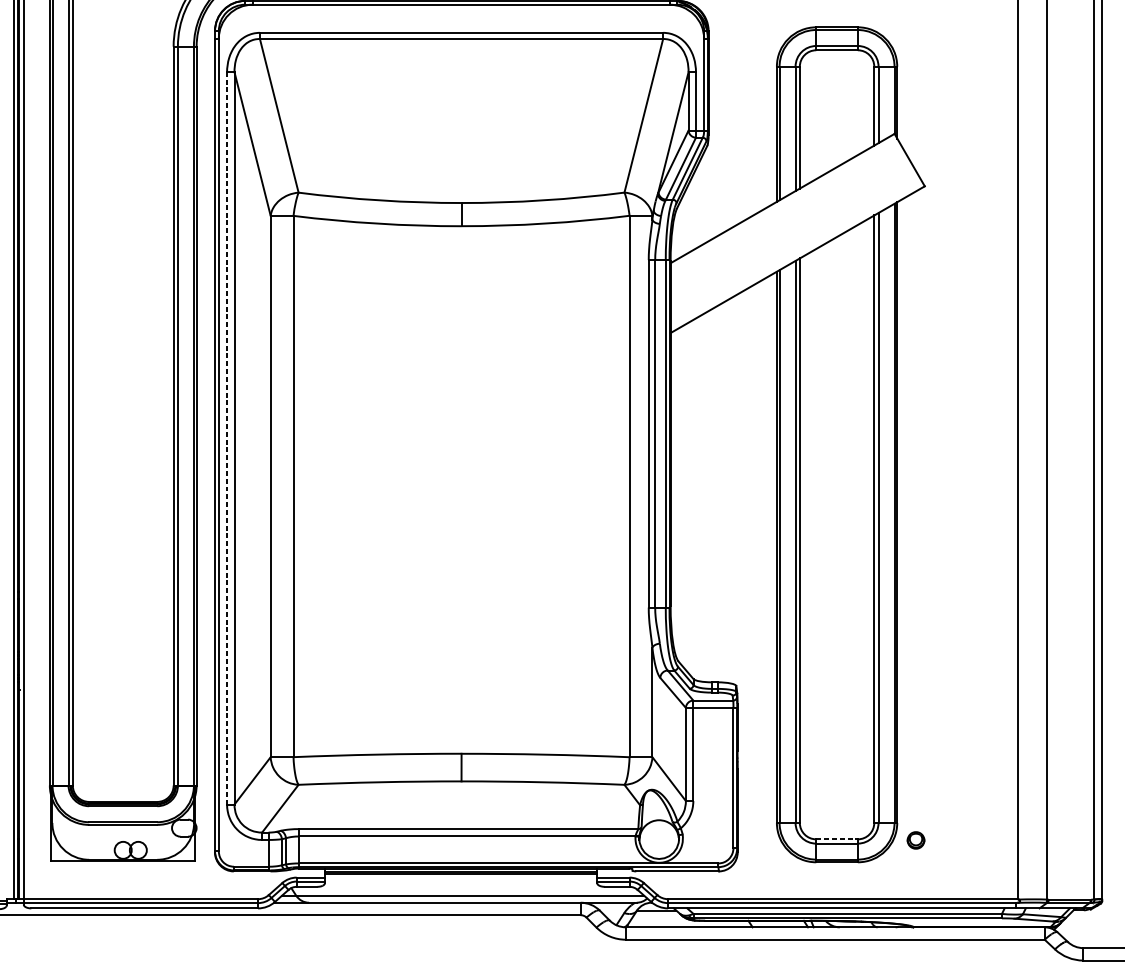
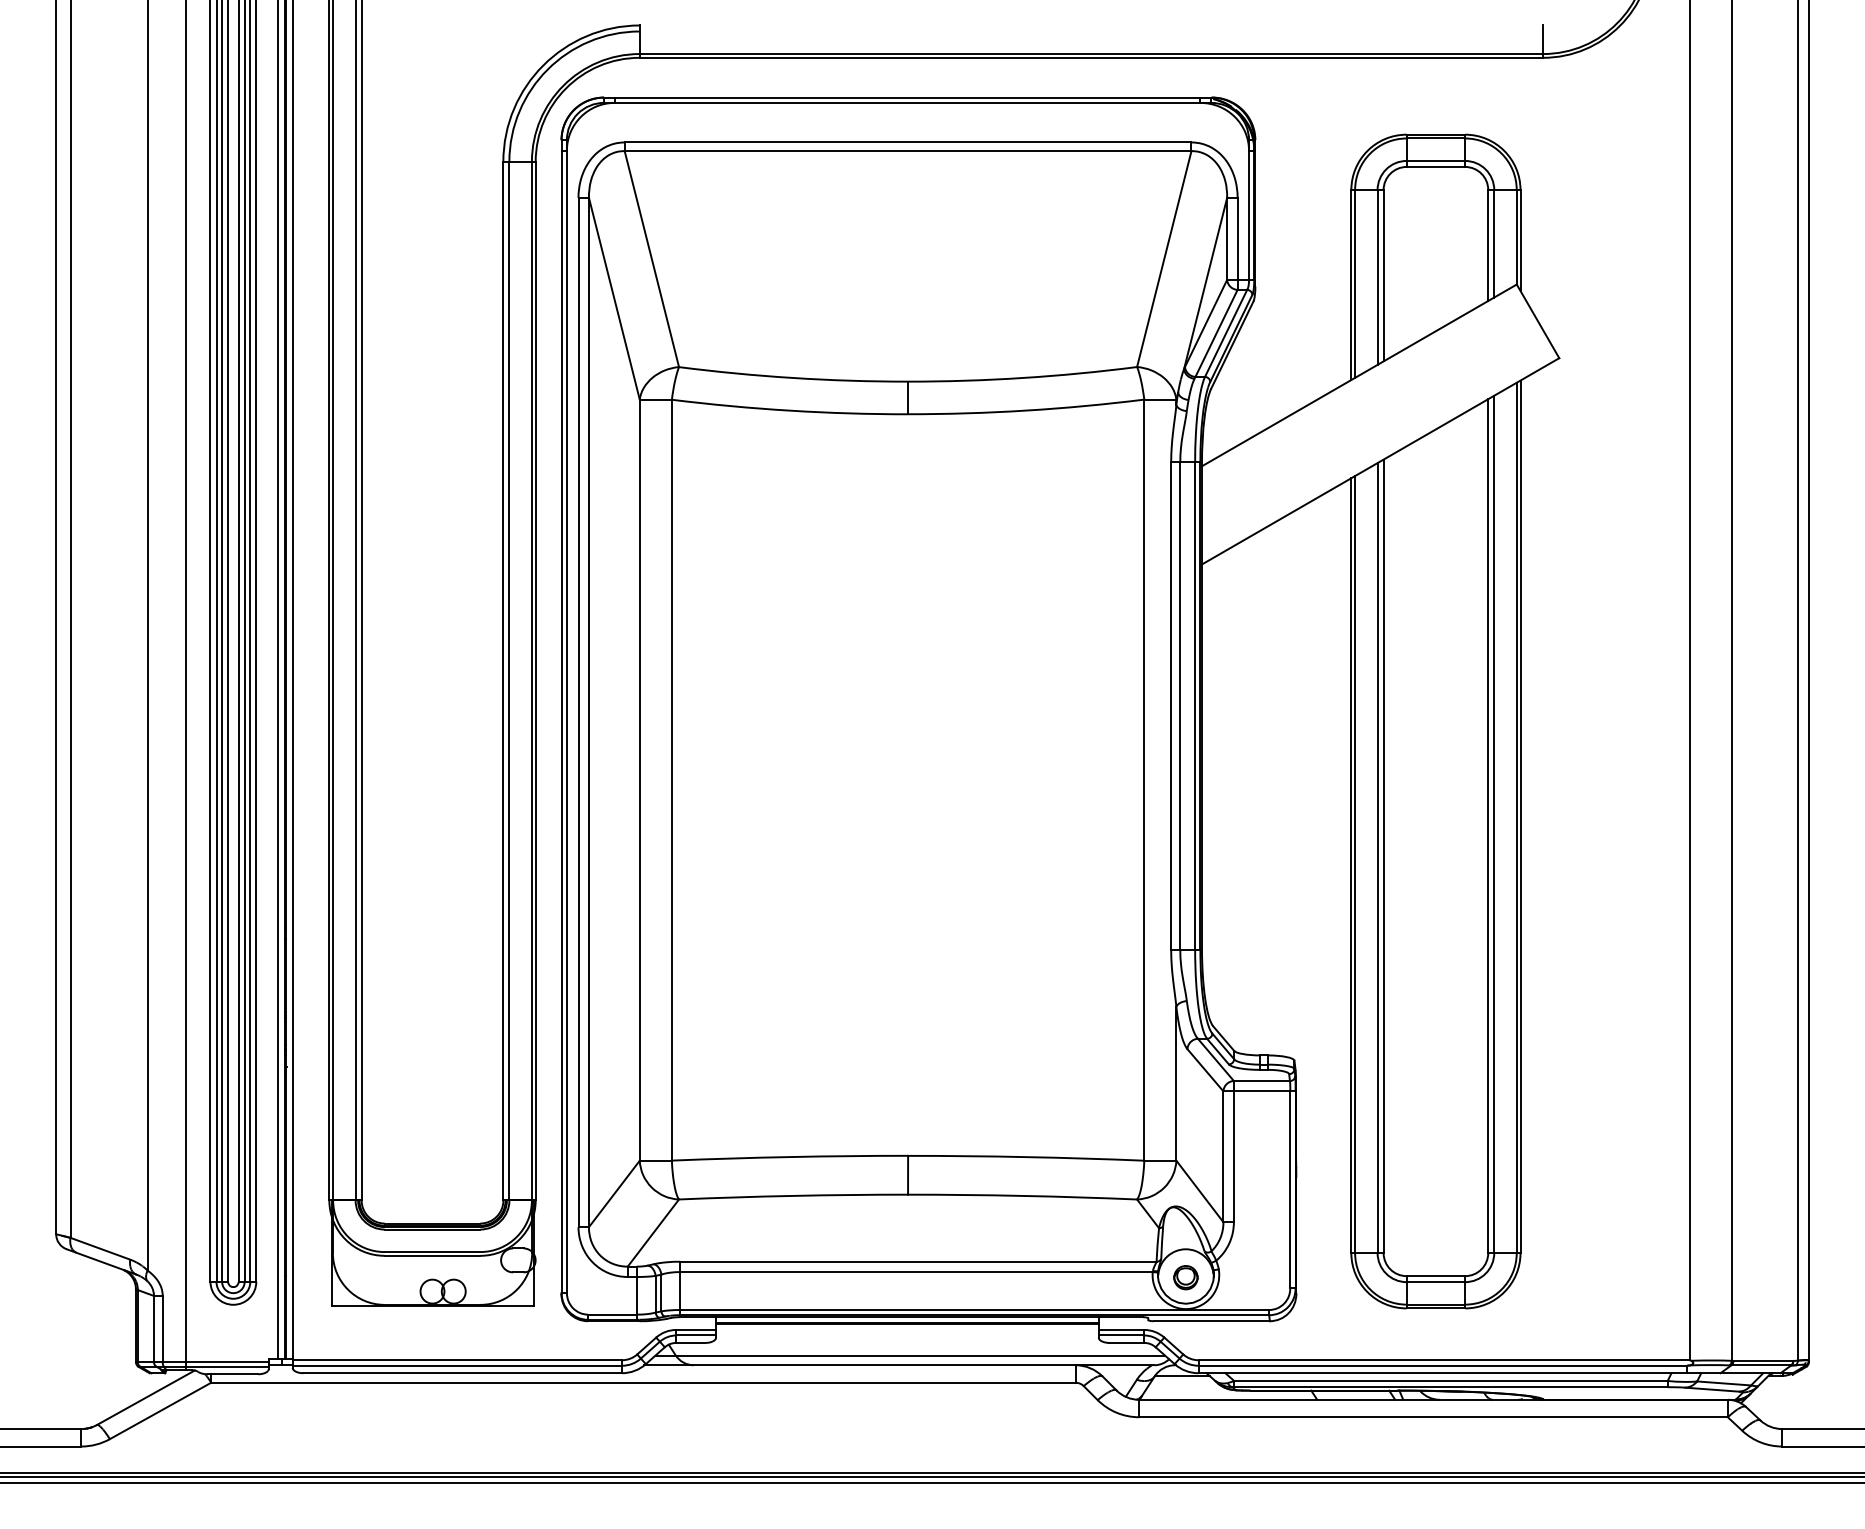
line: (227, 438) -> (578, 712), dashed -> solid
line: (837, 839) -> (1436, 1276), dashed -> solid
part: (915, 840) -> (1185, 1277), moved

